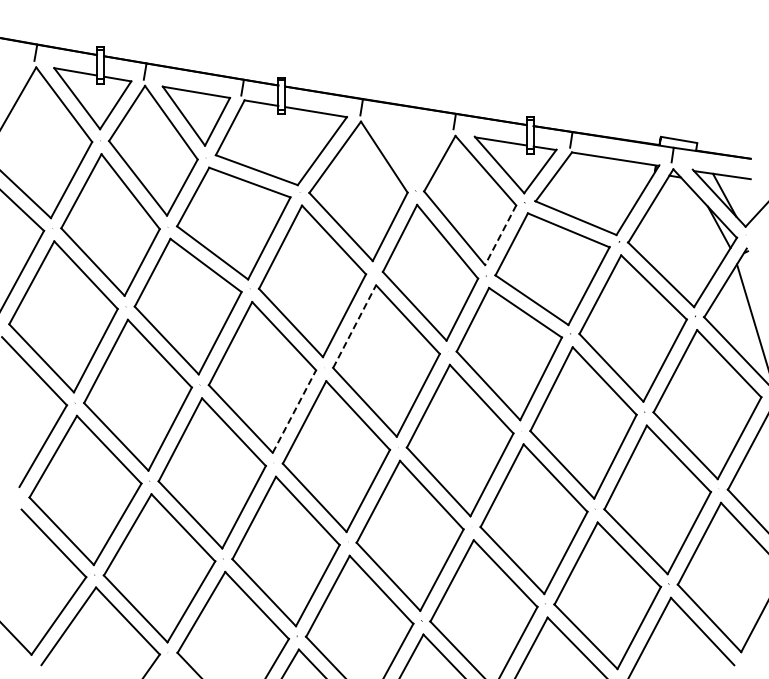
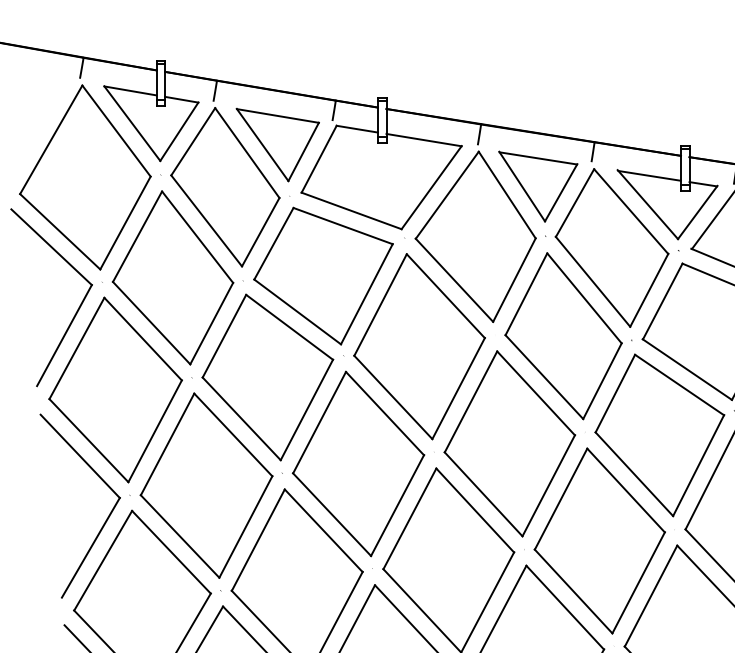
part: (409, 149) -> (537, 185), added
line: (500, 235) -> (649, 290), dashed -> solid
line: (354, 326) -> (470, 401), dashed -> solid
line: (294, 411) -> (397, 505), dashed -> solid

